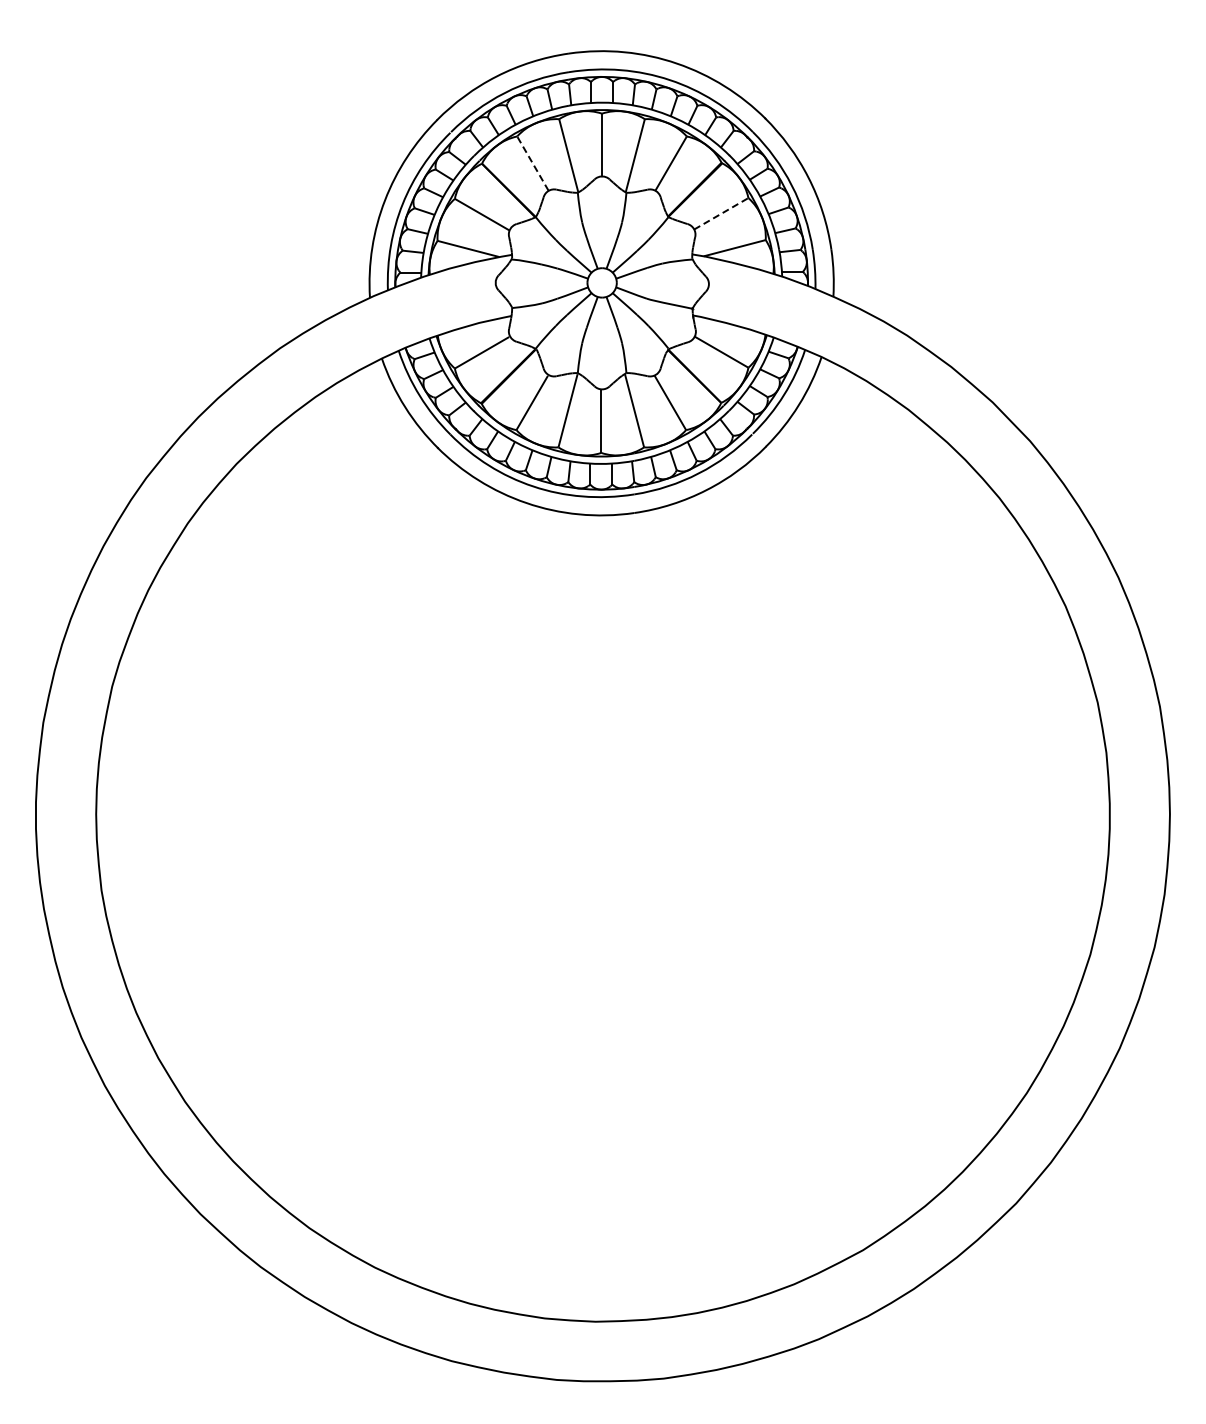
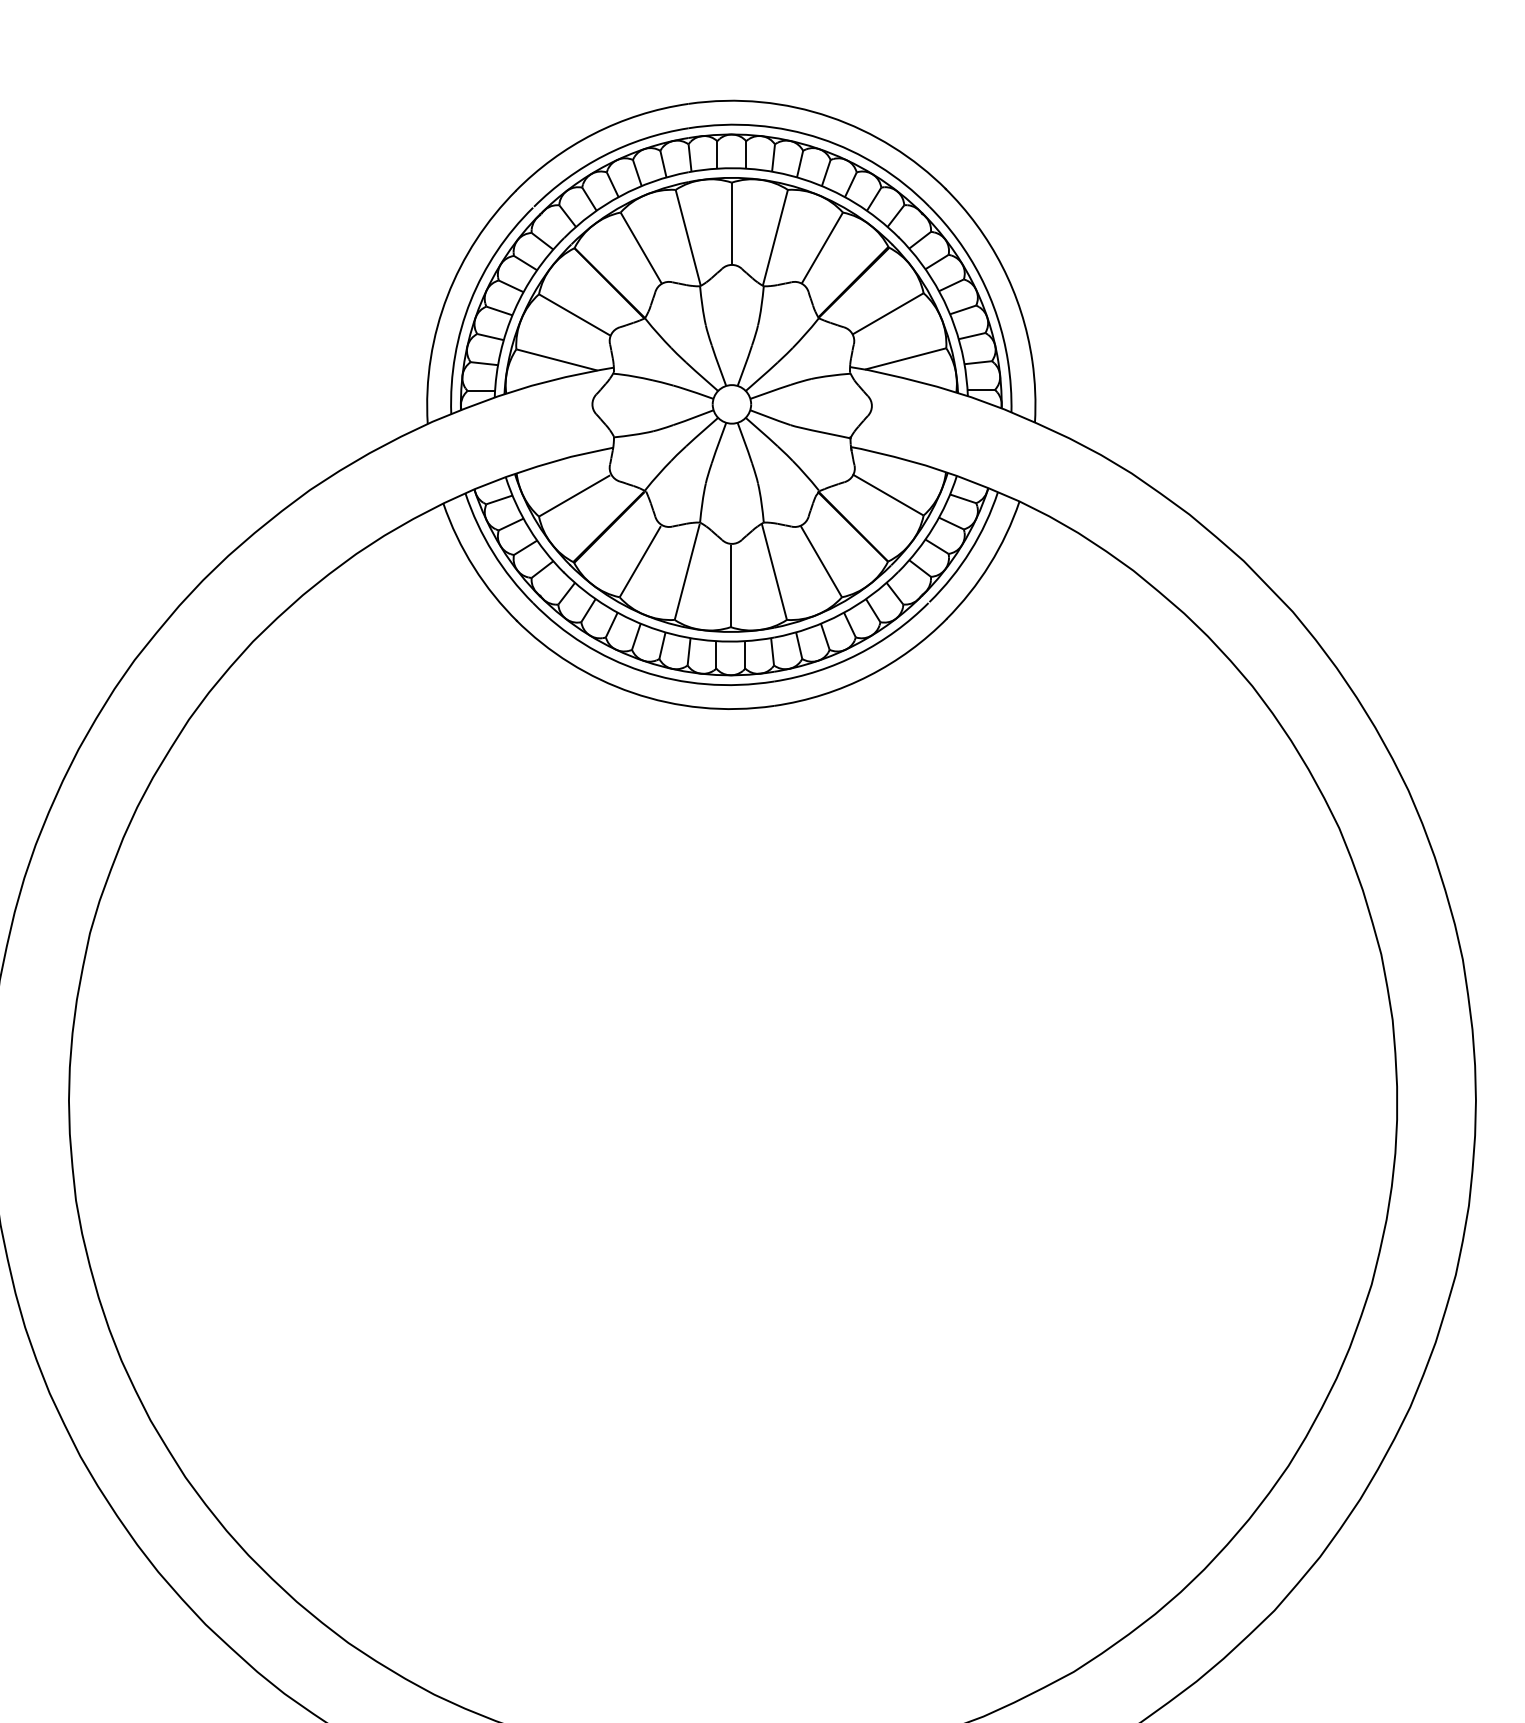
line: (532, 163) -> (640, 247), dashed -> solid
line: (721, 213) -> (888, 313), dashed -> solid

